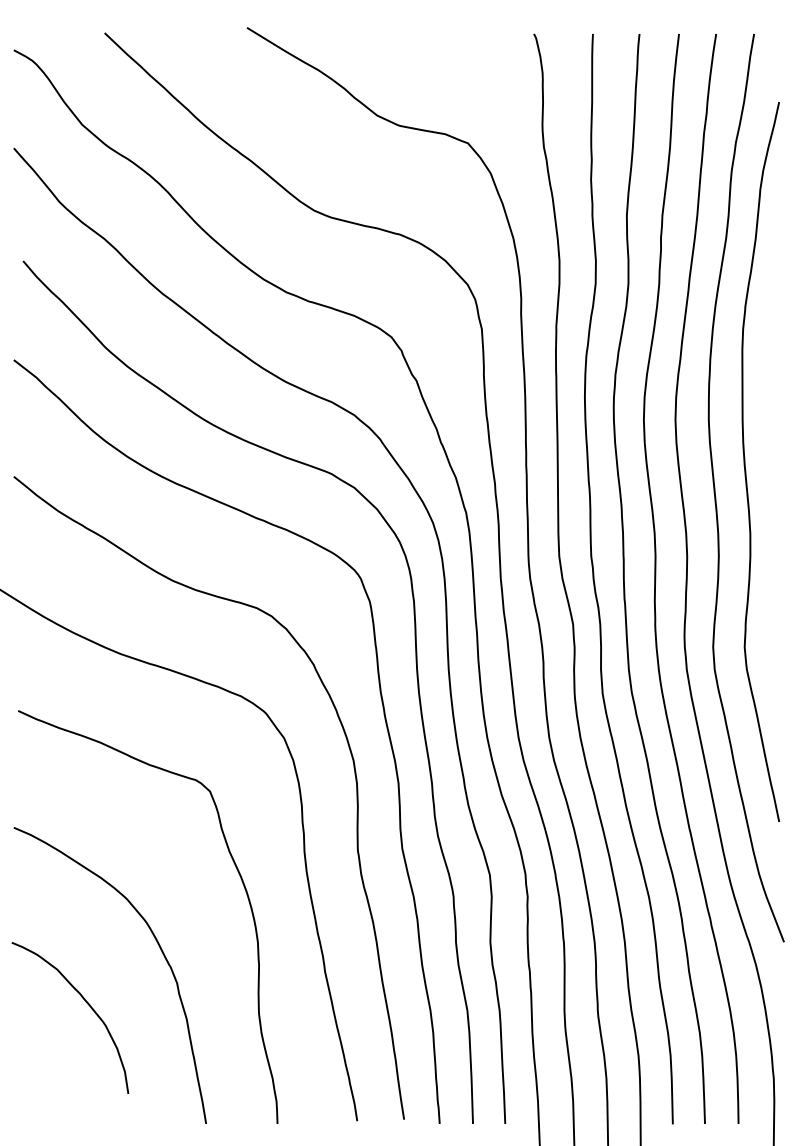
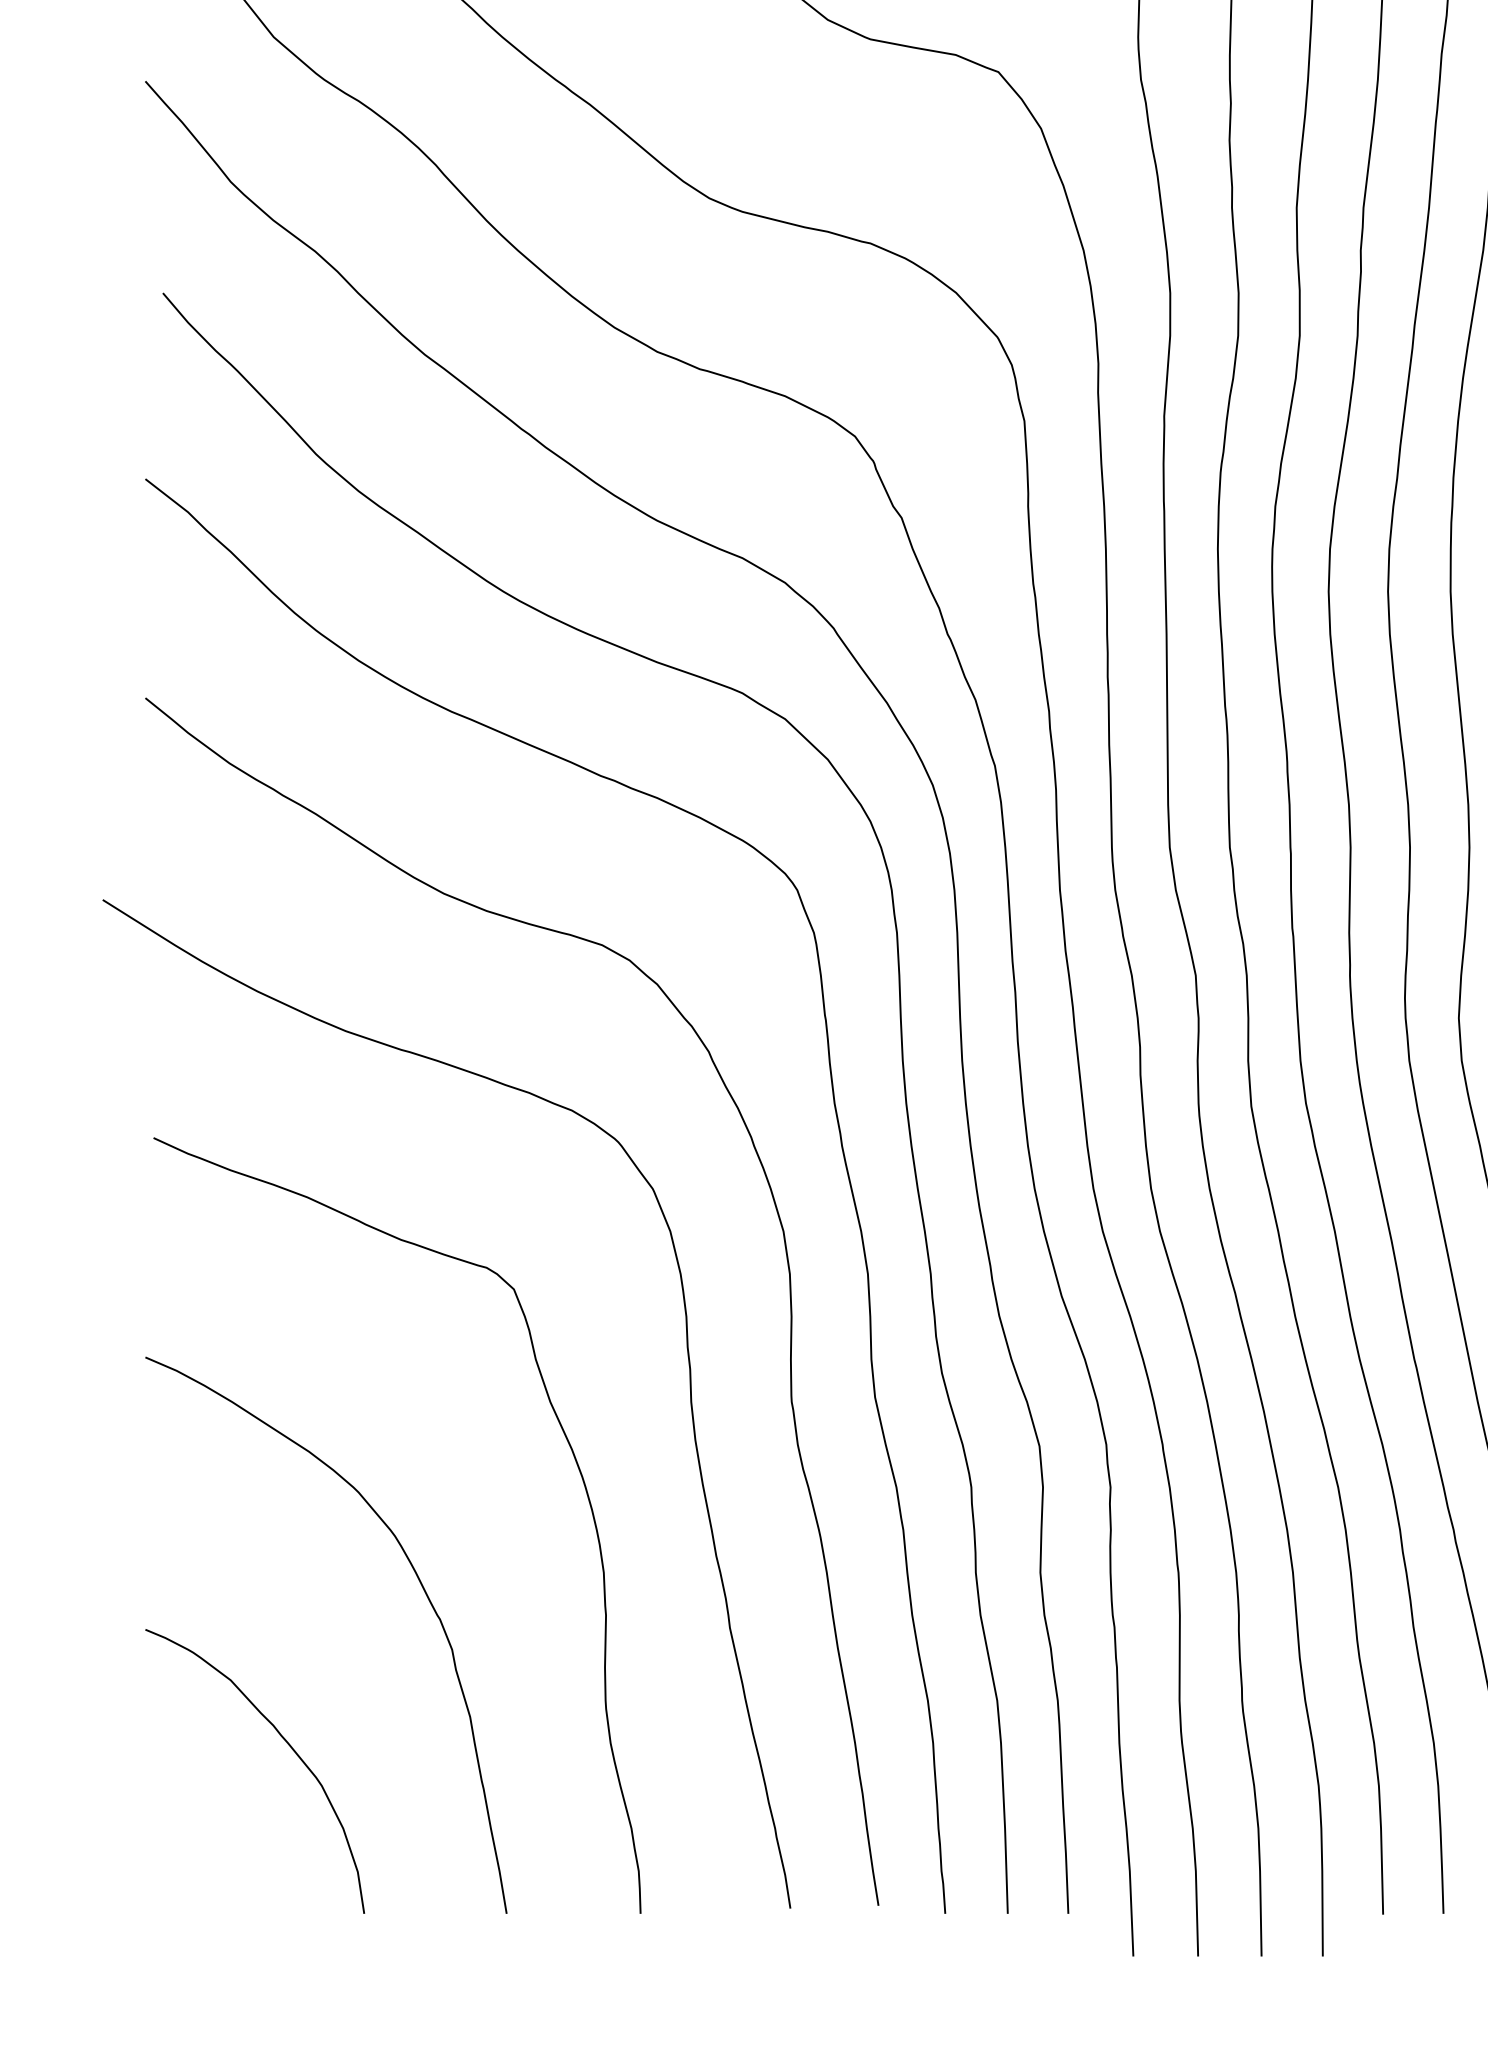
curve: (85, 1002) -> (283, 1742), moved

